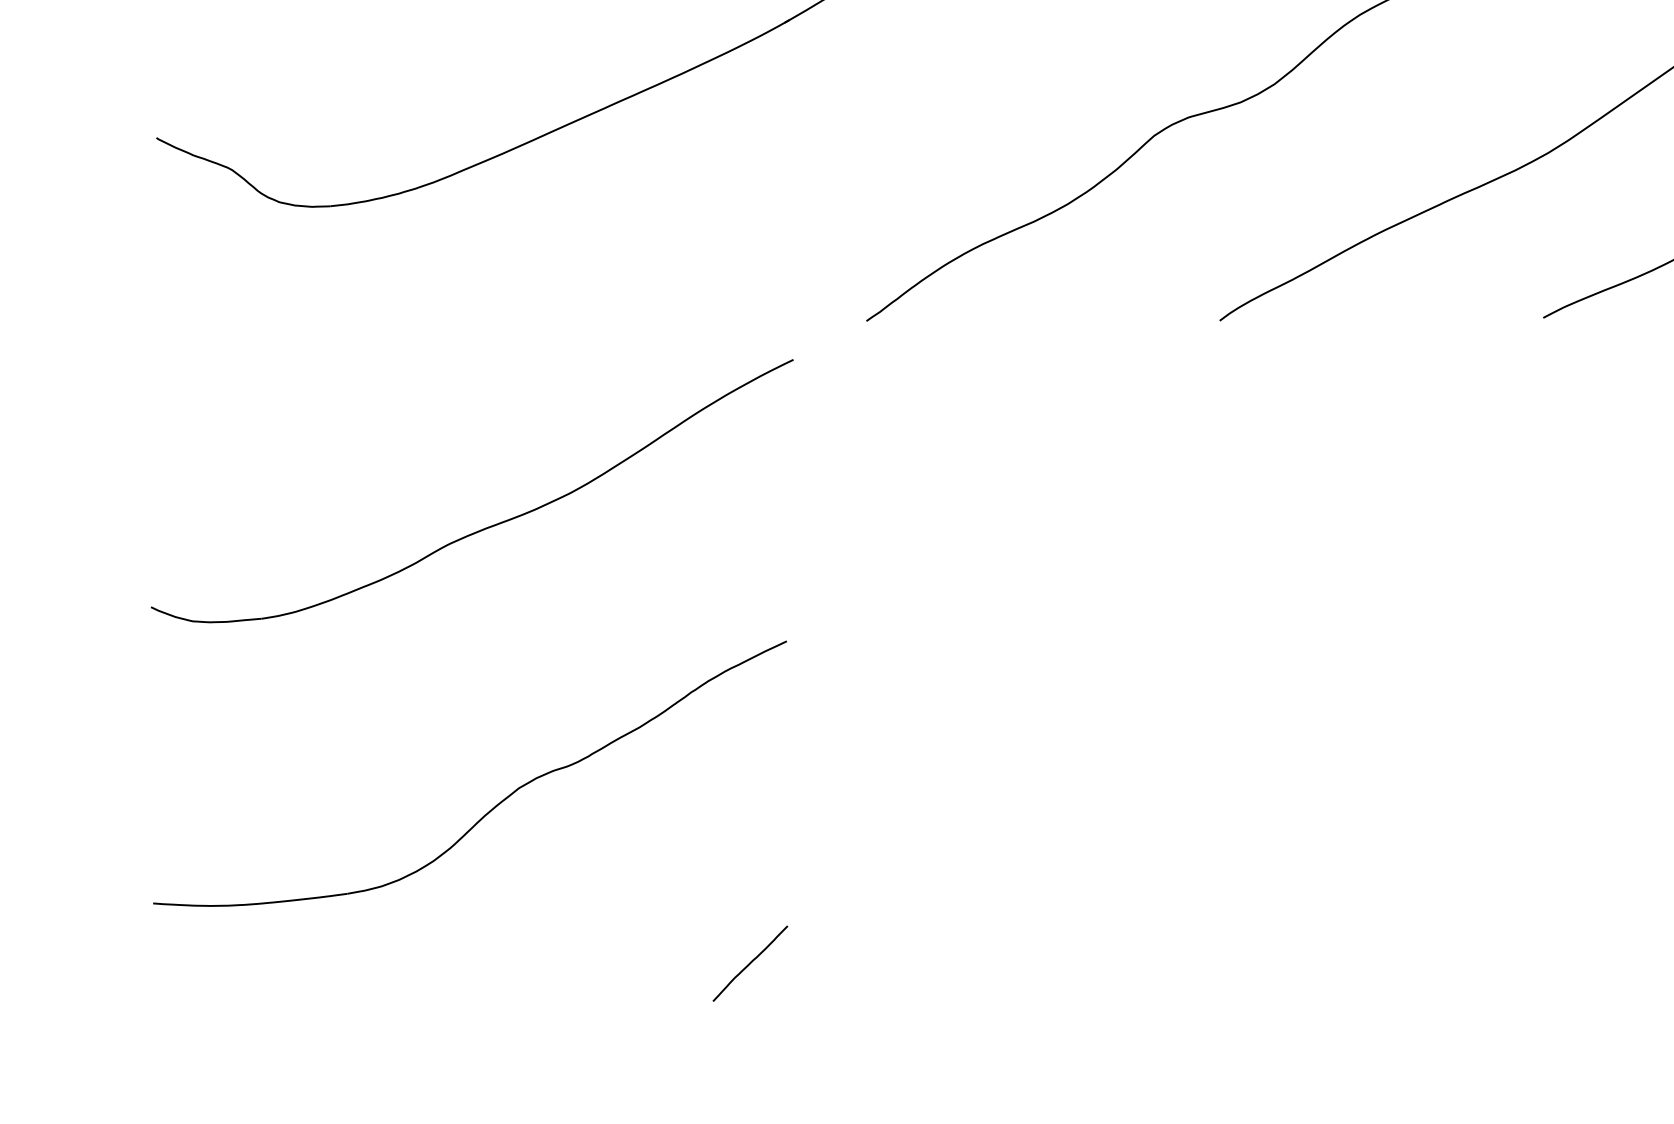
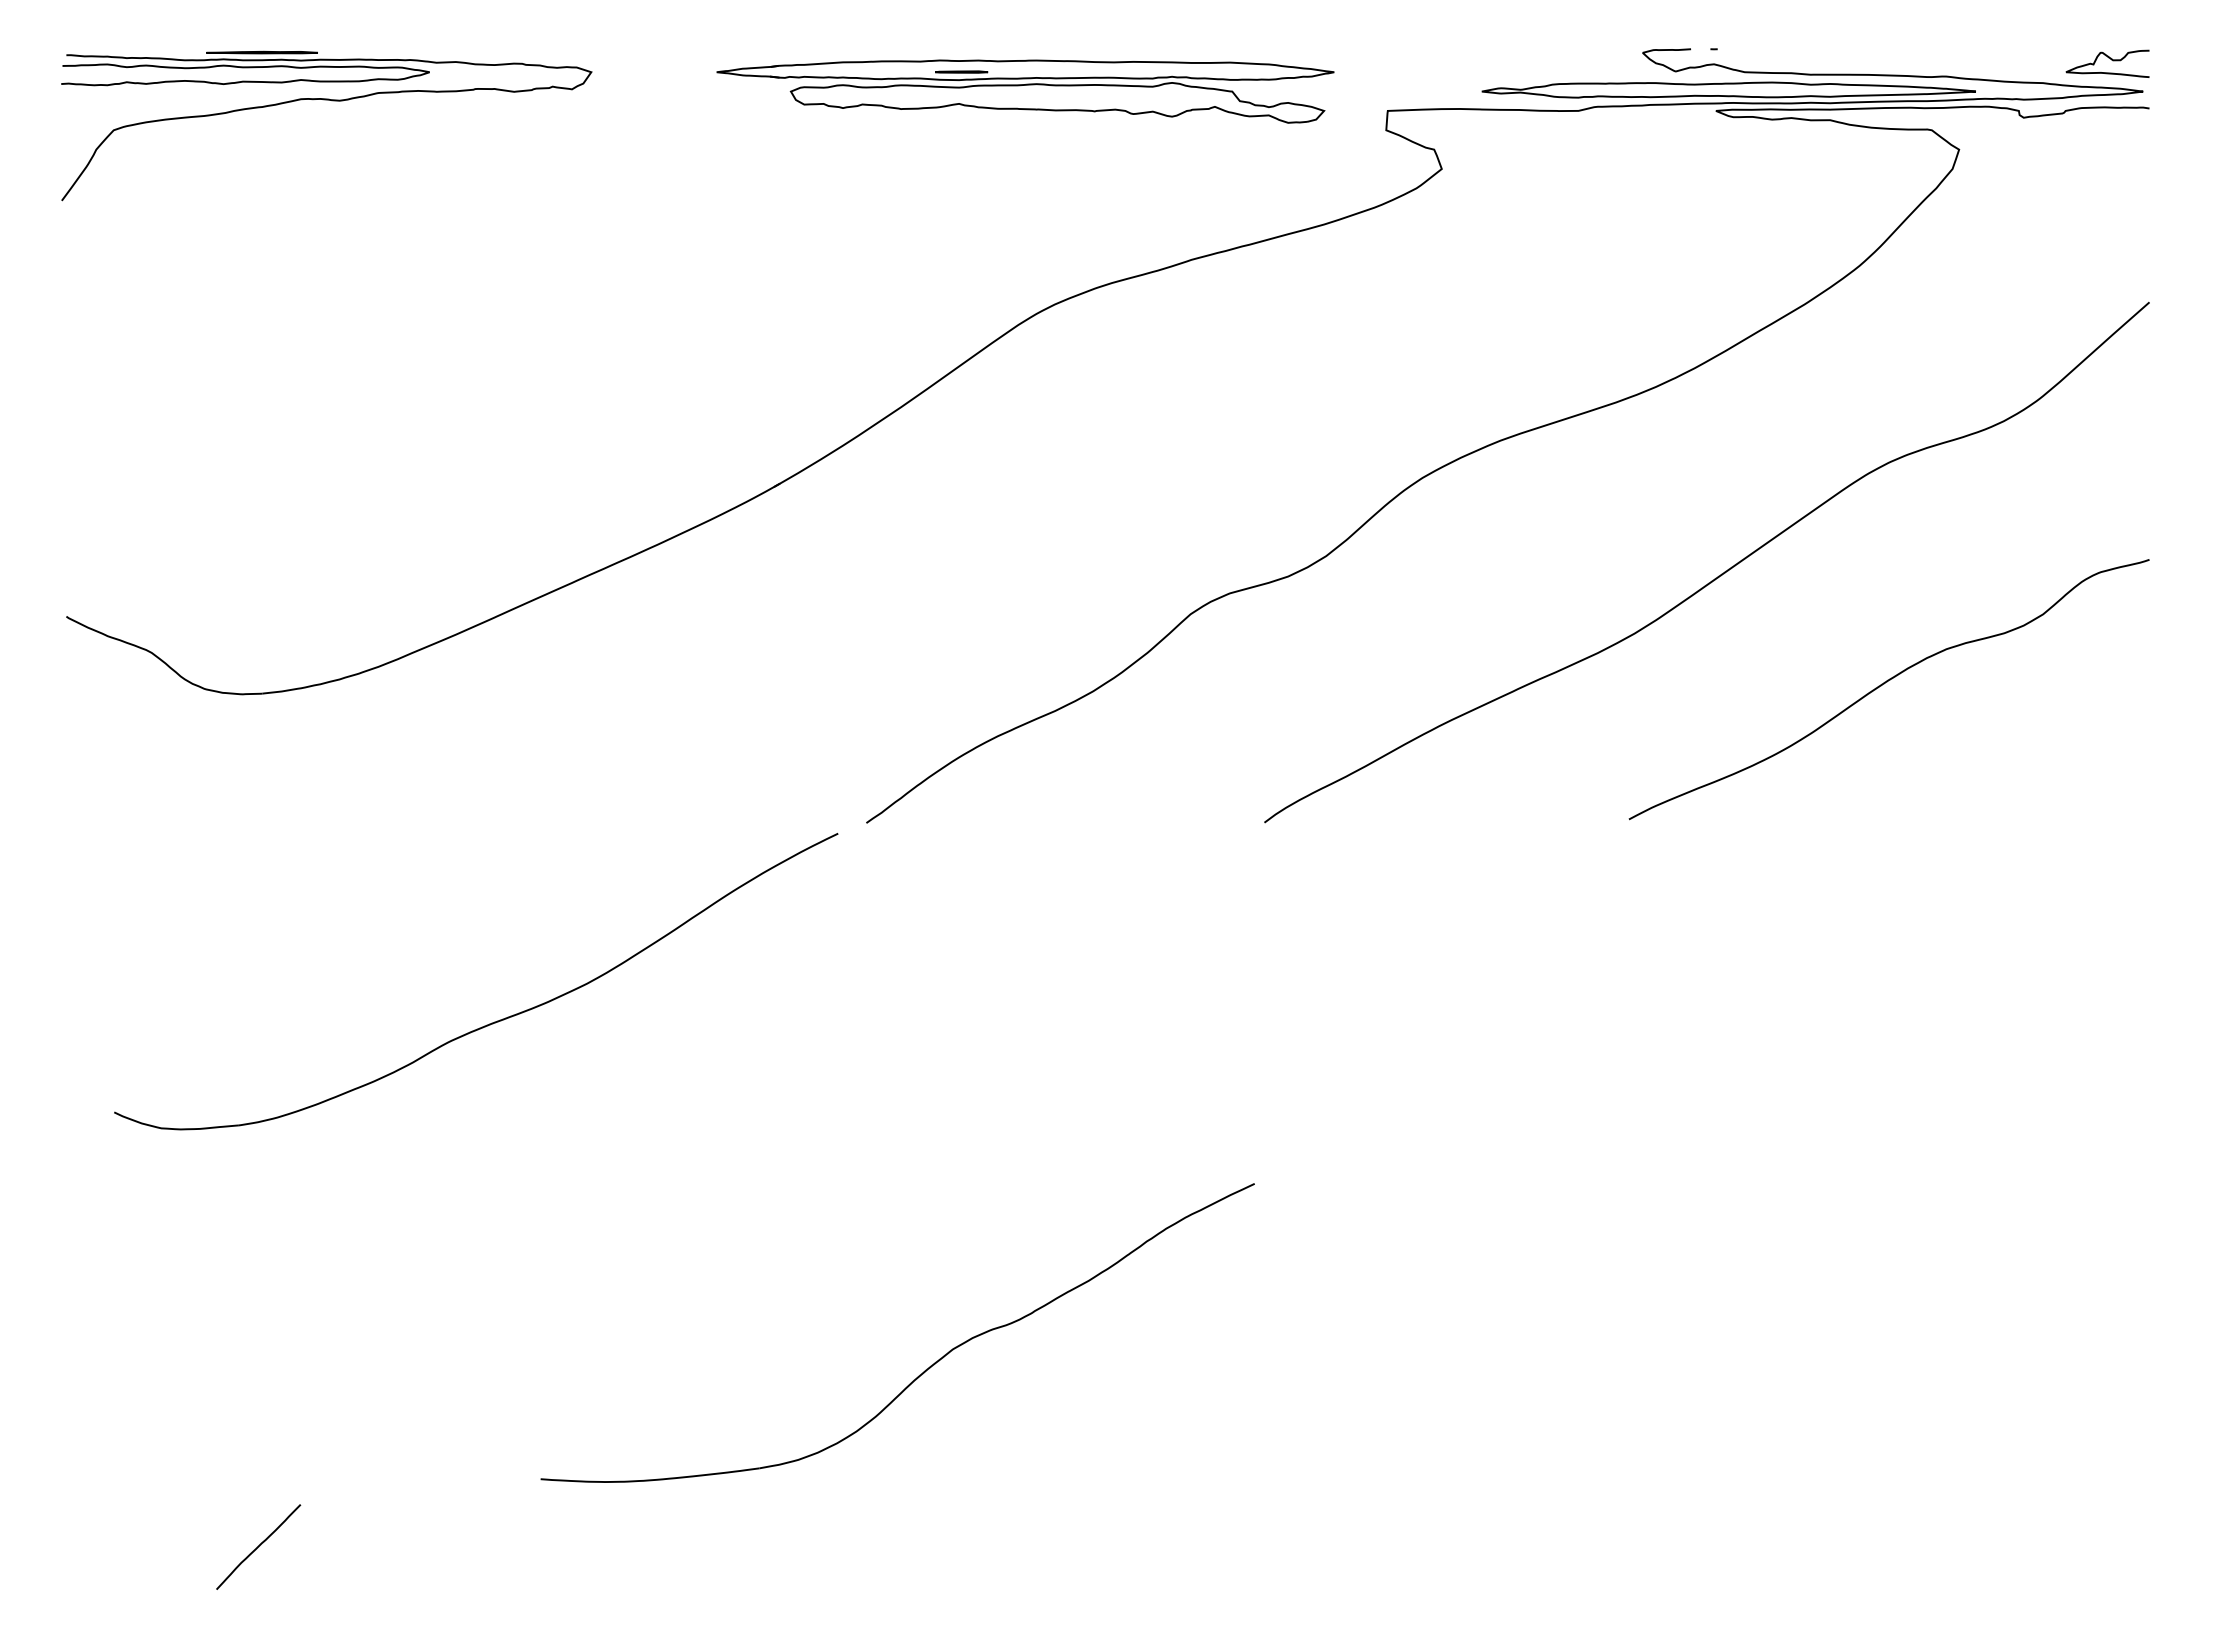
part: (485, 527) -> (491, 1022), moved
part: (494, 806) -> (925, 1369), moved
curve: (750, 963) -> (258, 1546), moved

